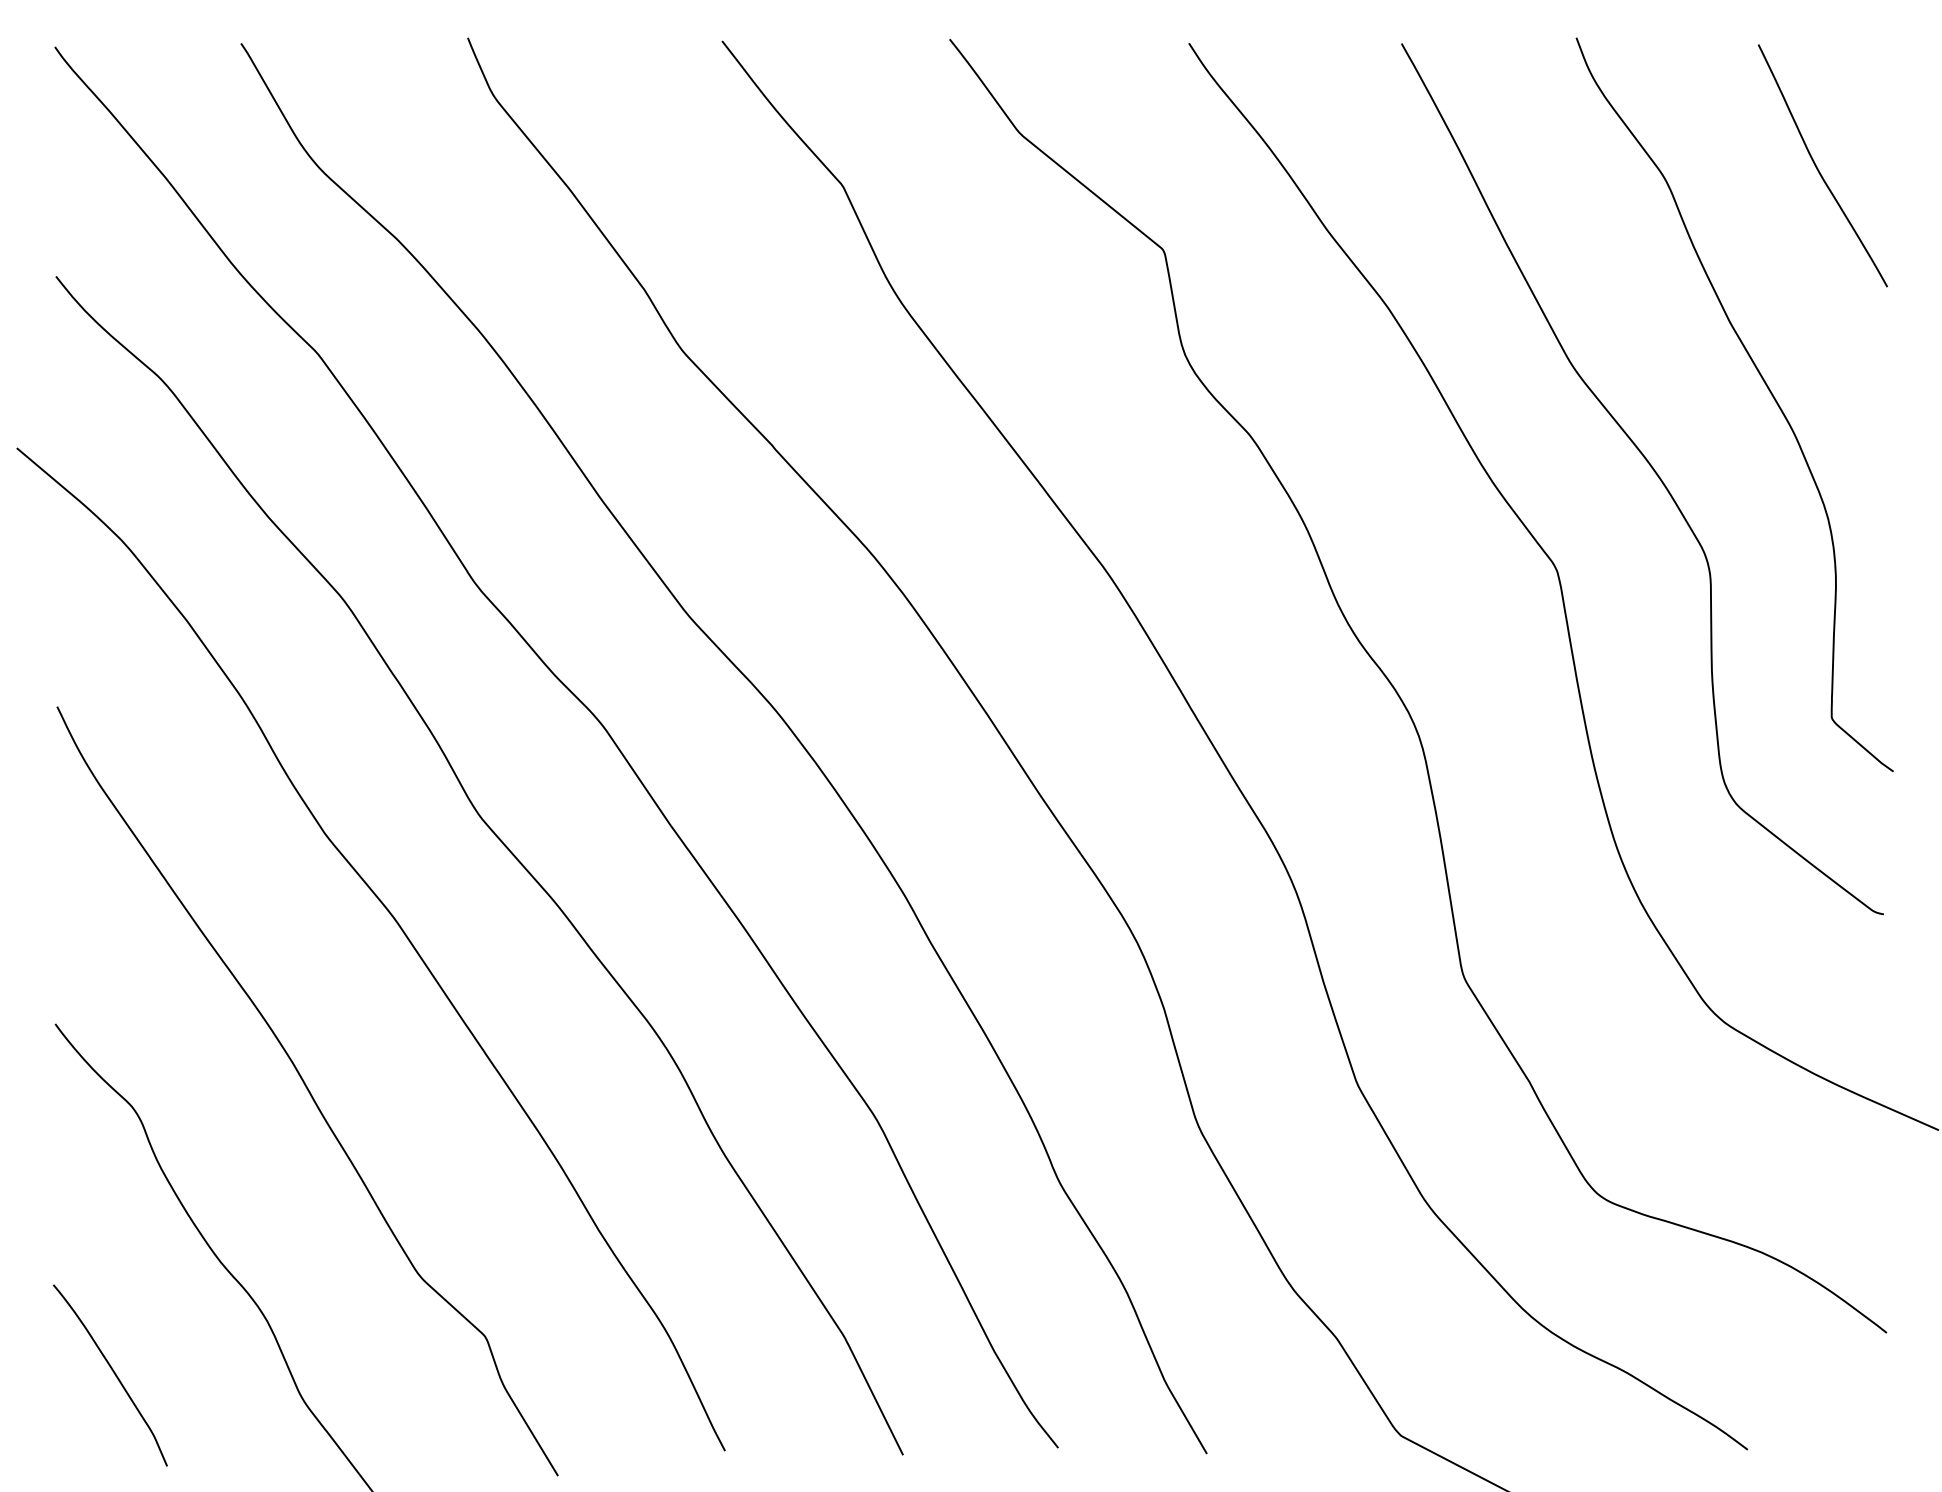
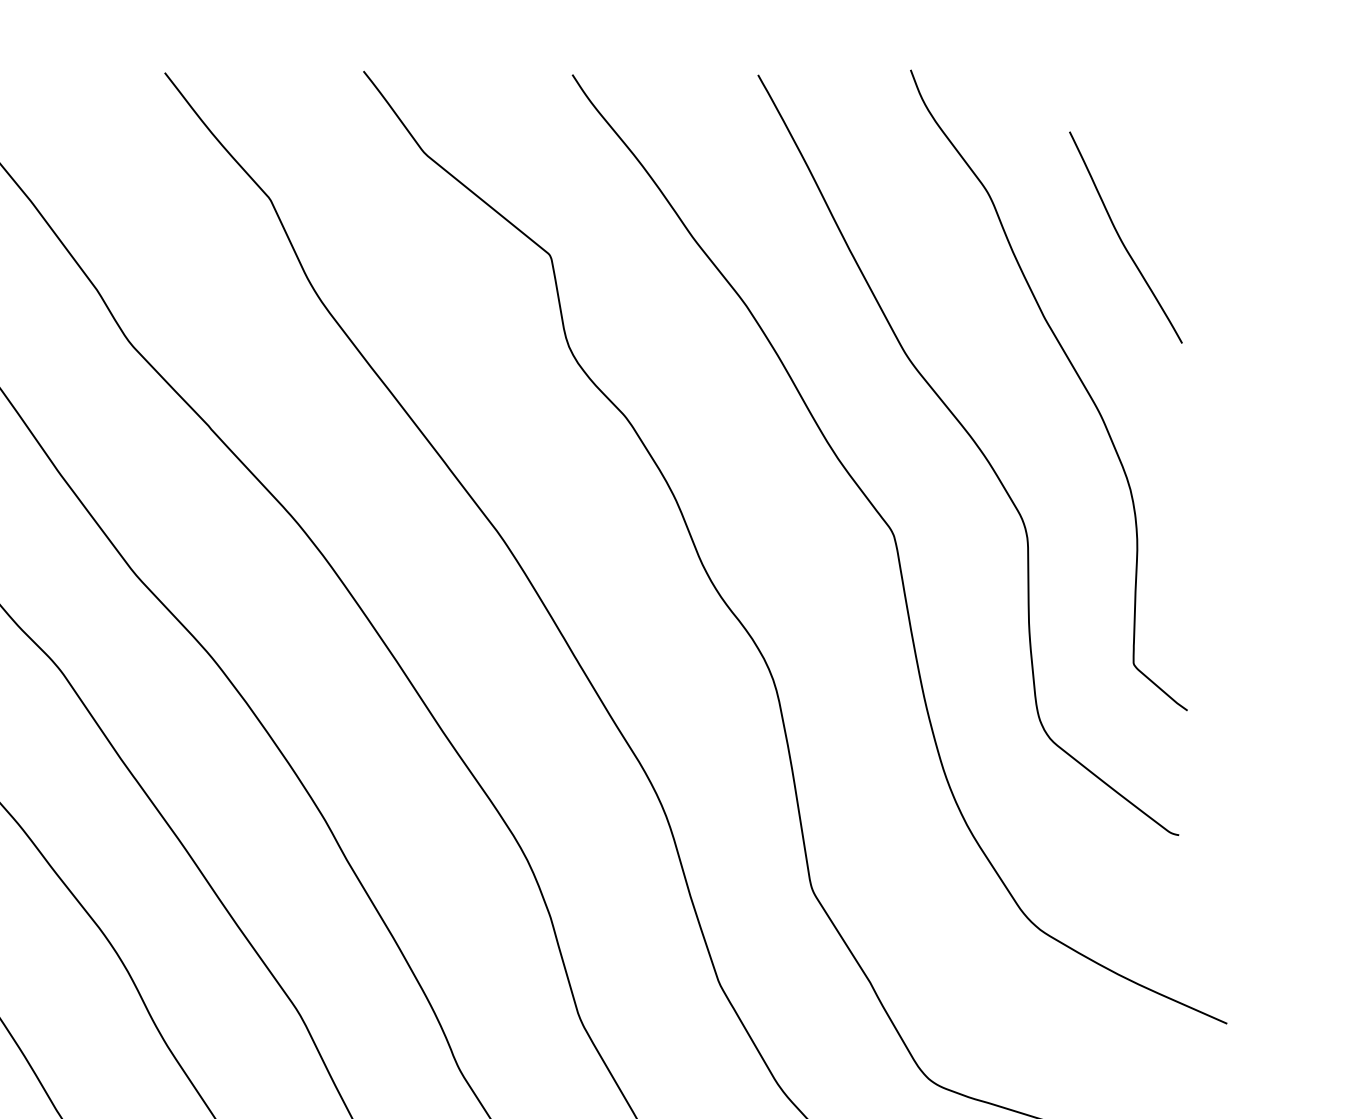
curve: (1818, 168) -> (1122, 239), moved

